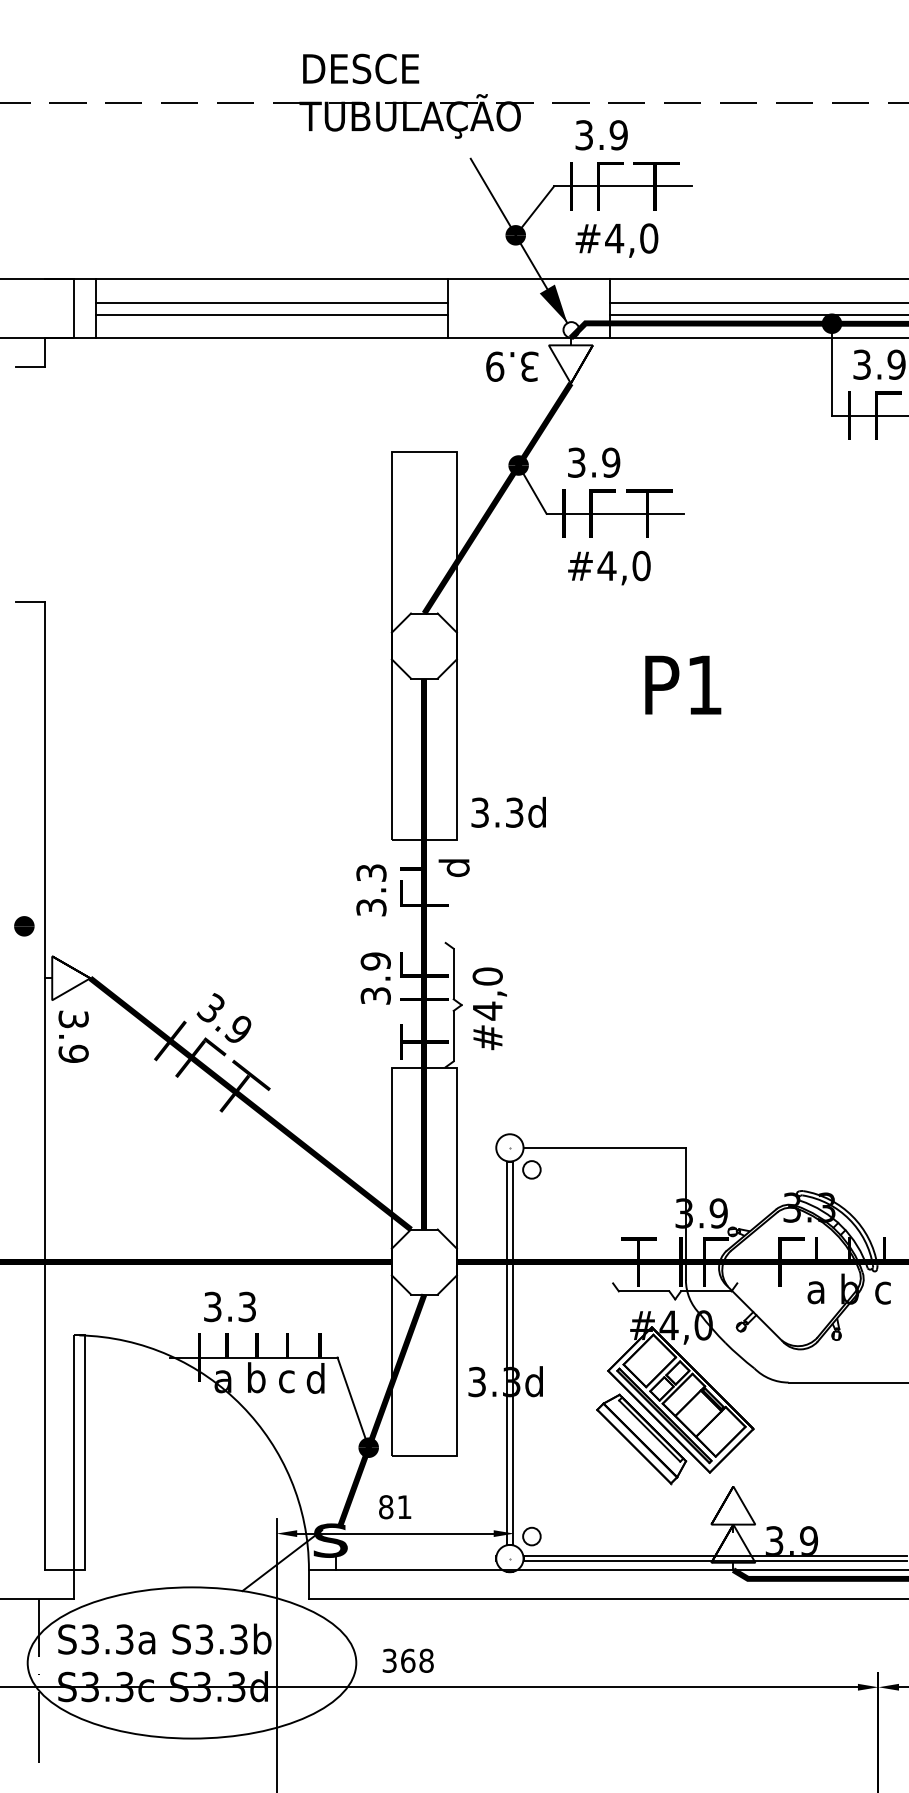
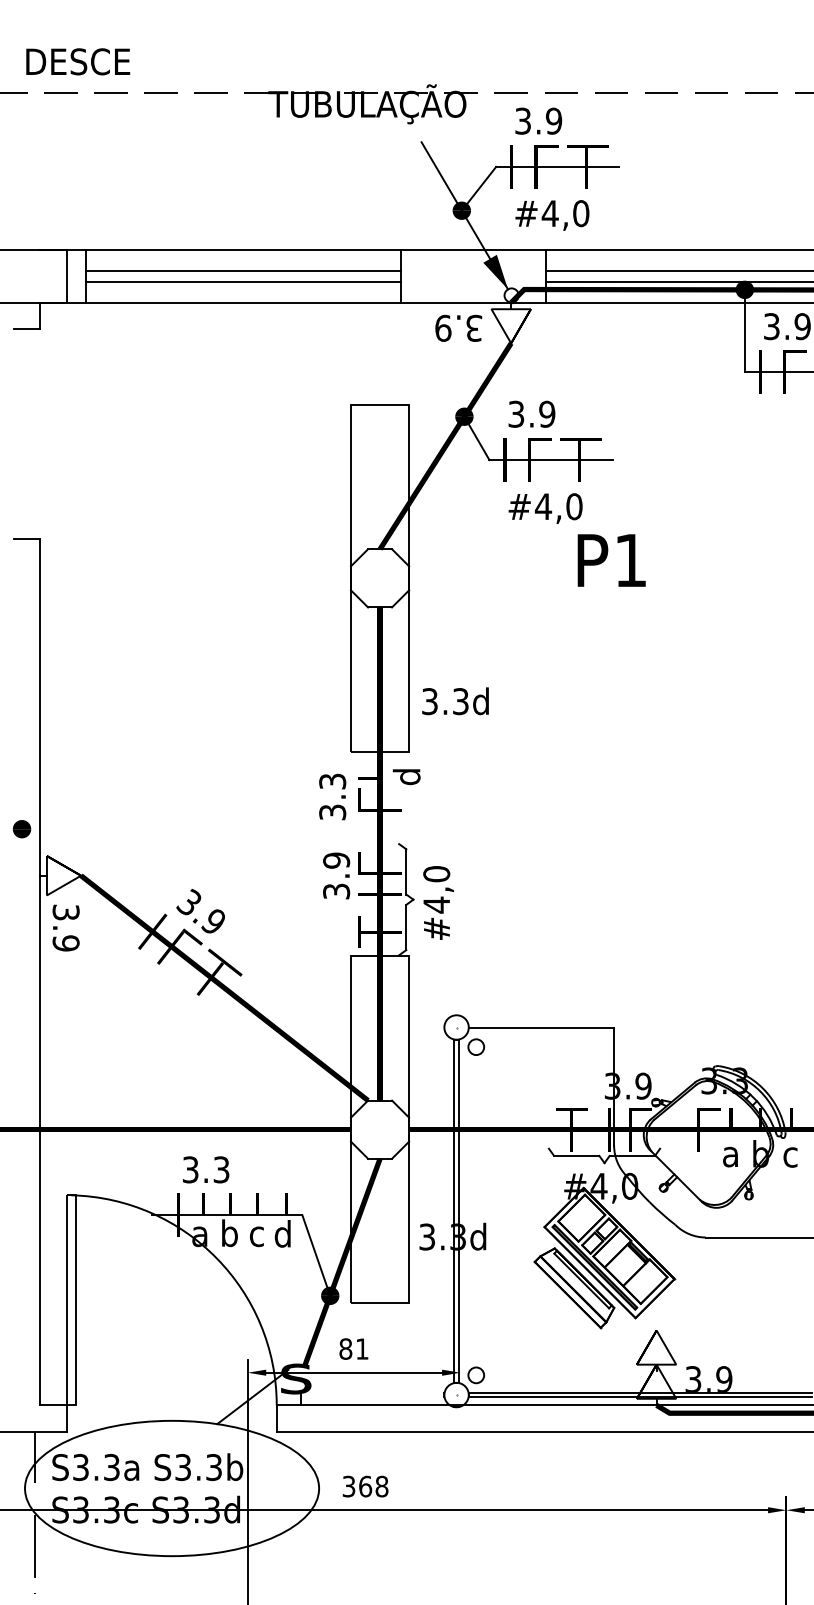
text: (361, 68) -> (78, 61), moved
text: (683, 684) -> (611, 559), moved
text: (508, 811) -> (455, 700), moved

